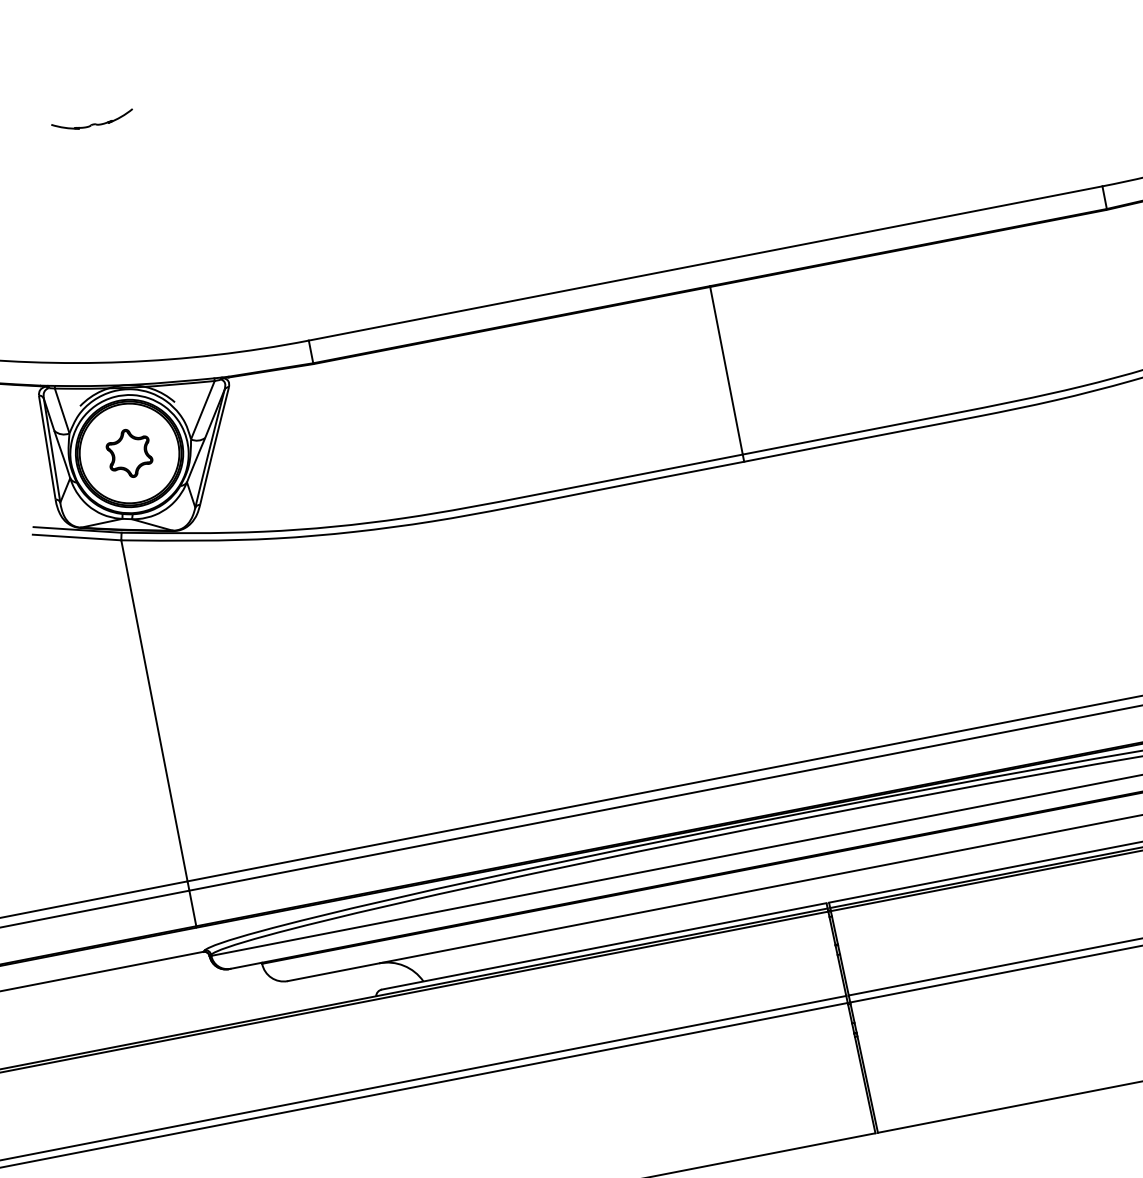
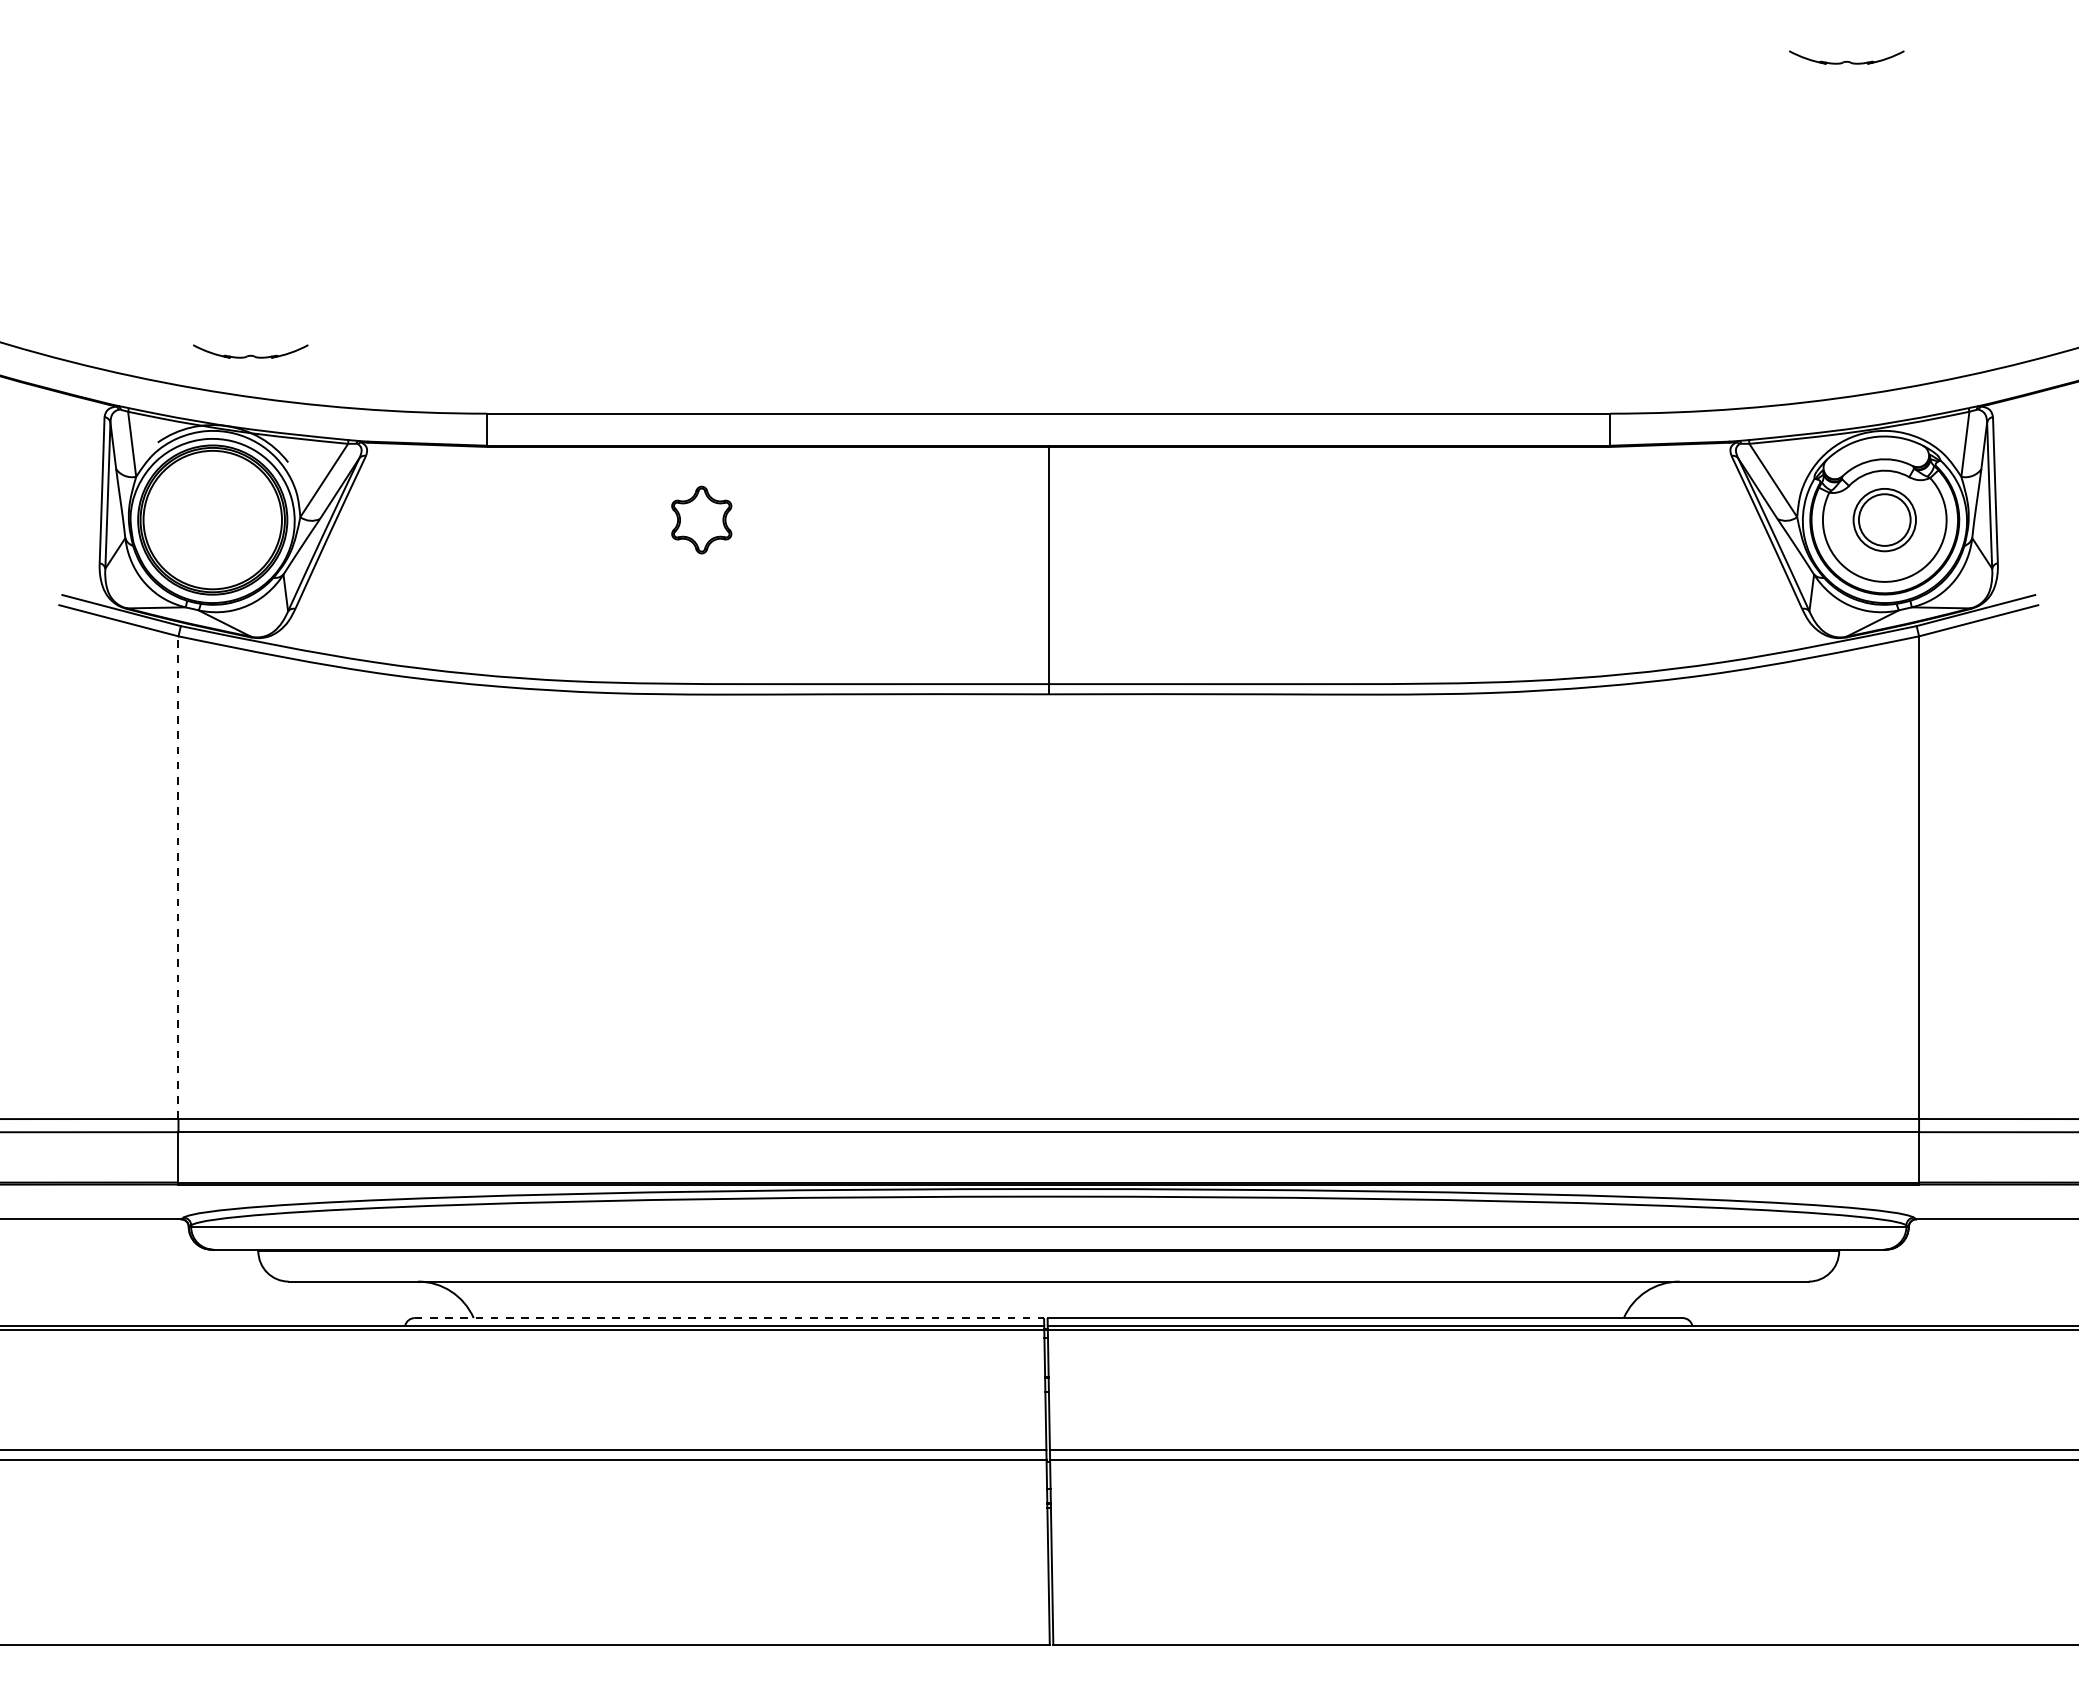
part: (92, 121) -> (250, 351), moved
part: (129, 453) -> (701, 519), moved
line: (154, 710) -> (178, 877), solid -> dashed
line: (604, 946) -> (729, 1318), solid -> dashed

